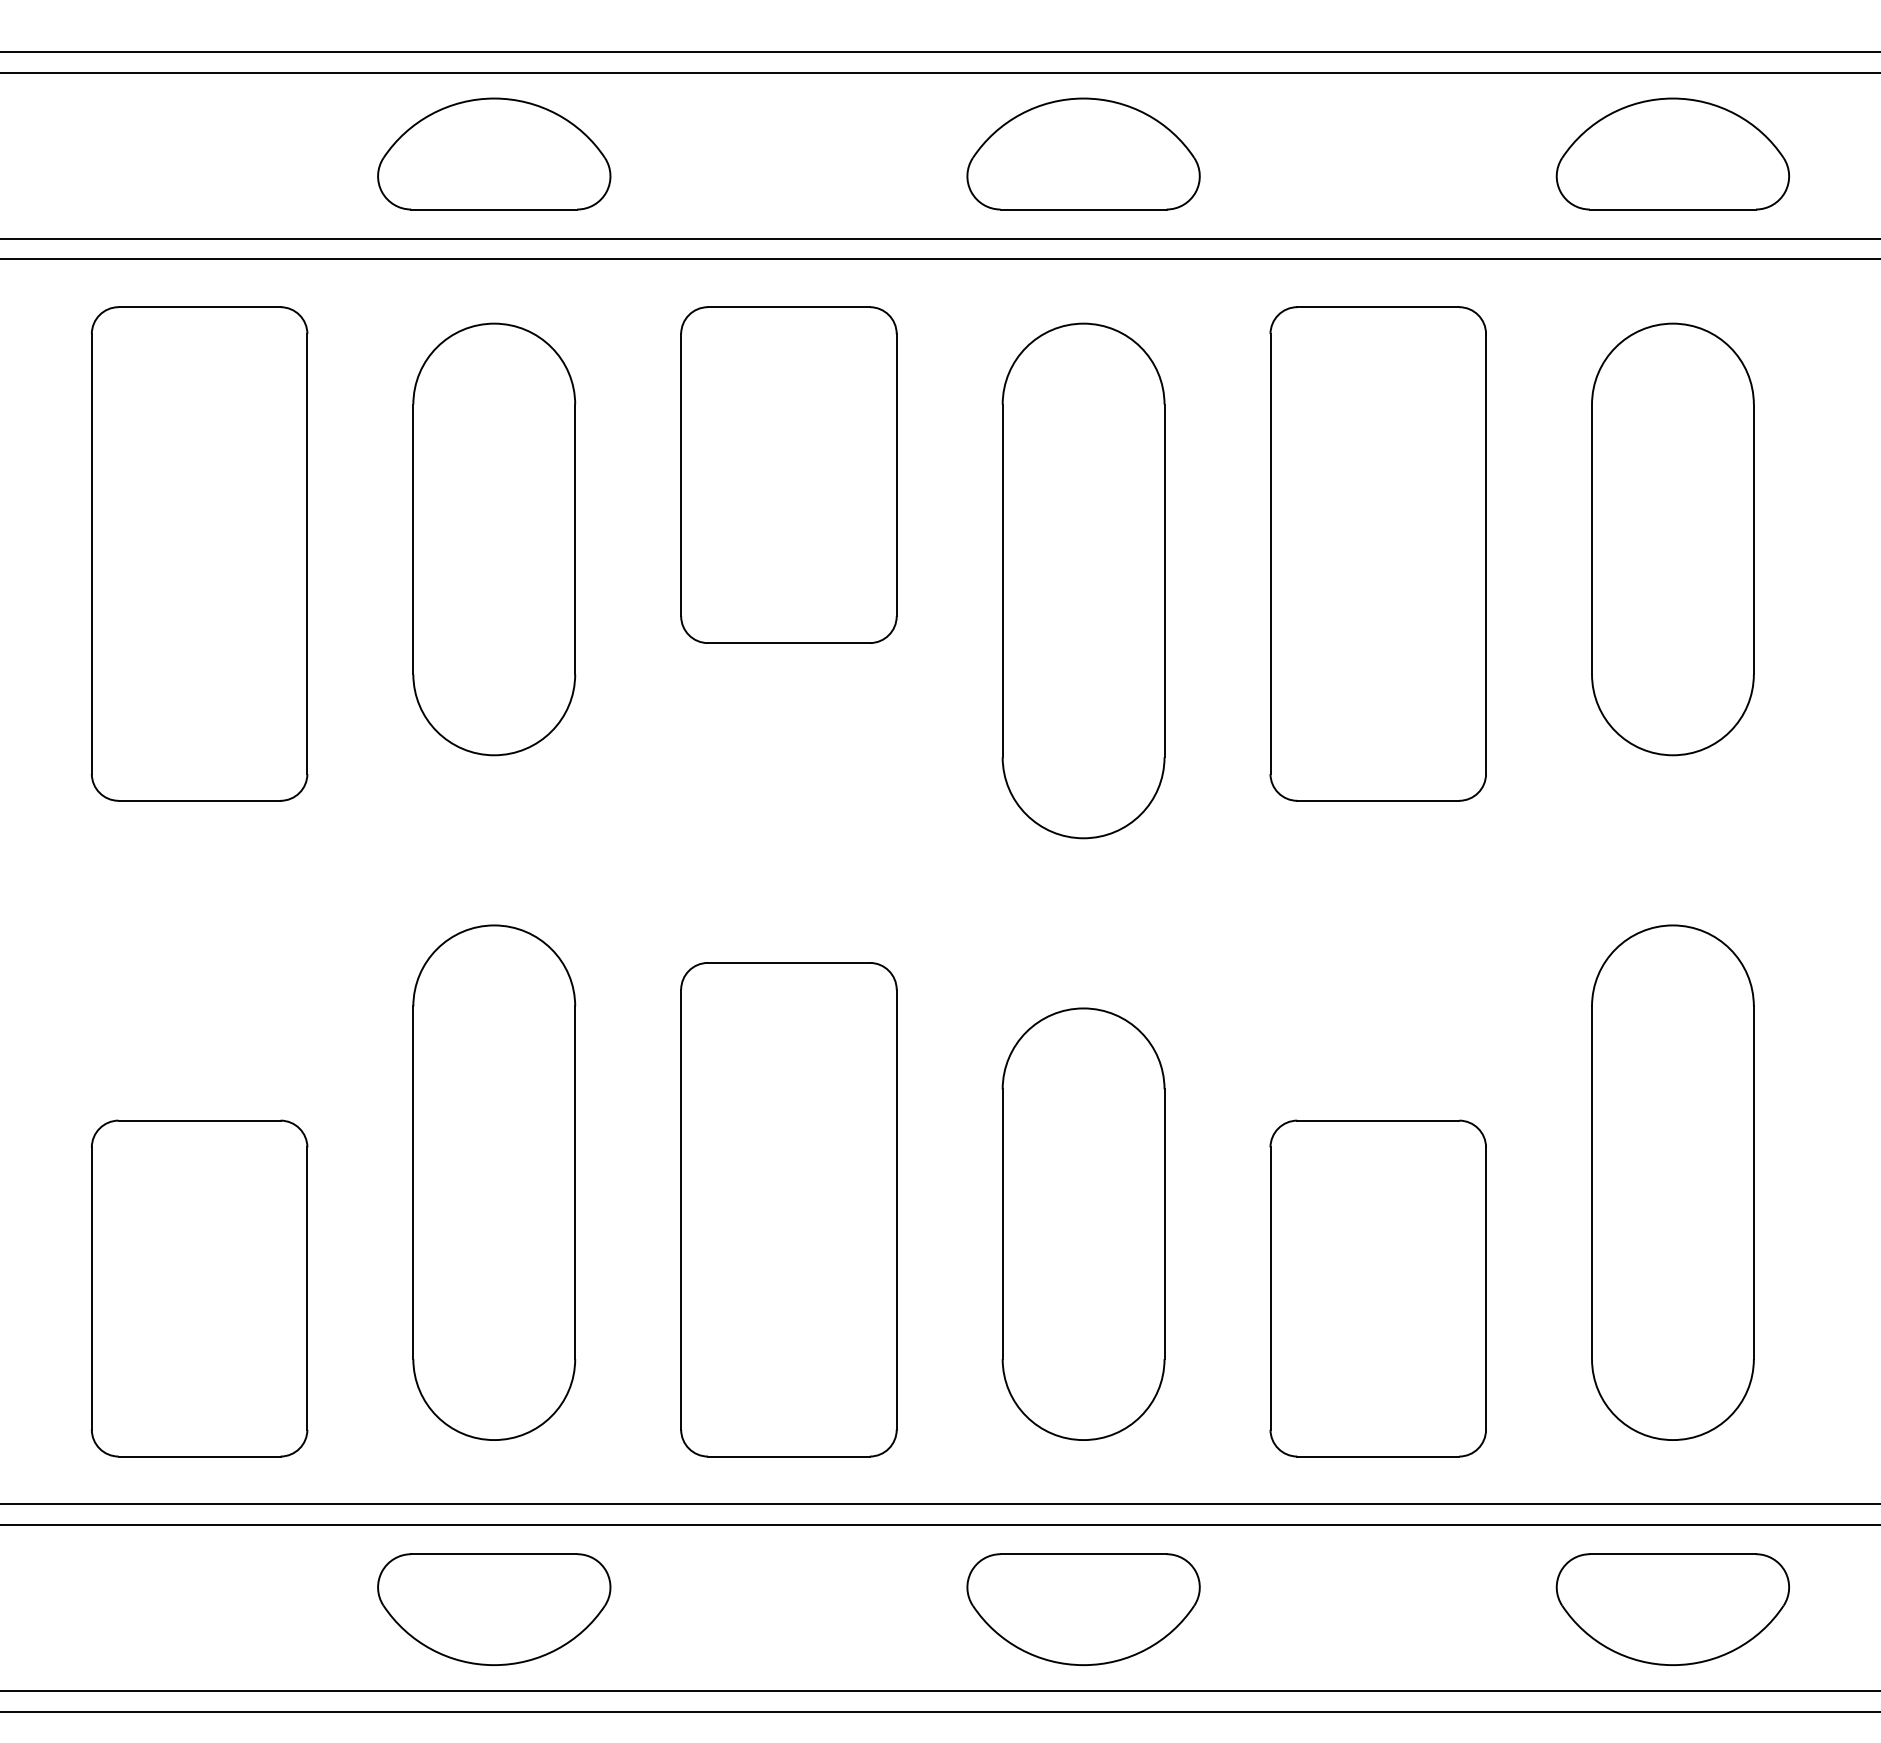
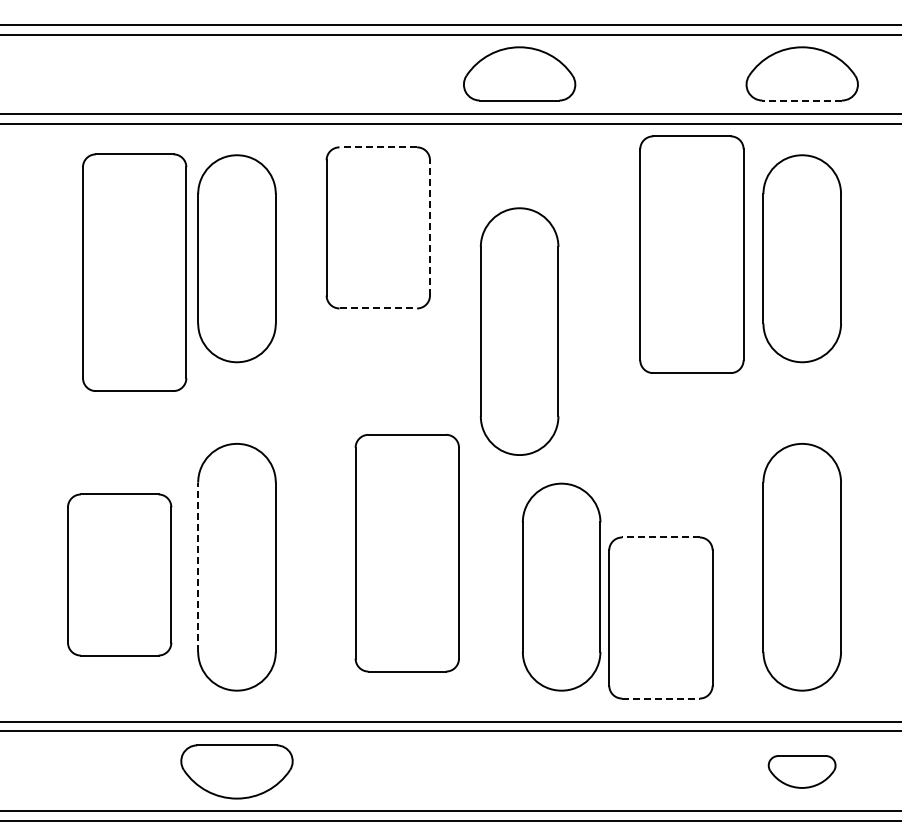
part: (493, 153) -> (236, 73), removed
line: (1673, 209) -> (802, 100), solid -> dashed
line: (789, 307) -> (378, 147), solid -> dashed
line: (897, 474) -> (430, 227), solid -> dashed
part: (199, 553) -> (134, 272), moved
part: (1377, 553) -> (691, 254), moved
part: (1083, 580) -> (519, 331), moved
line: (789, 643) -> (378, 308), solid -> dashed
line: (1377, 1120) -> (660, 537), solid -> dashed
line: (413, 1183) -> (198, 567), solid -> dashed
part: (787, 1210) -> (406, 553), moved
part: (1083, 1222) -> (561, 586), moved
part: (199, 1287) -> (119, 574), moved
line: (1377, 1456) -> (660, 698), solid -> dashed
part: (1083, 1608) -> (519, 771), removed
part: (1671, 1608) -> (801, 771), size x0.6

